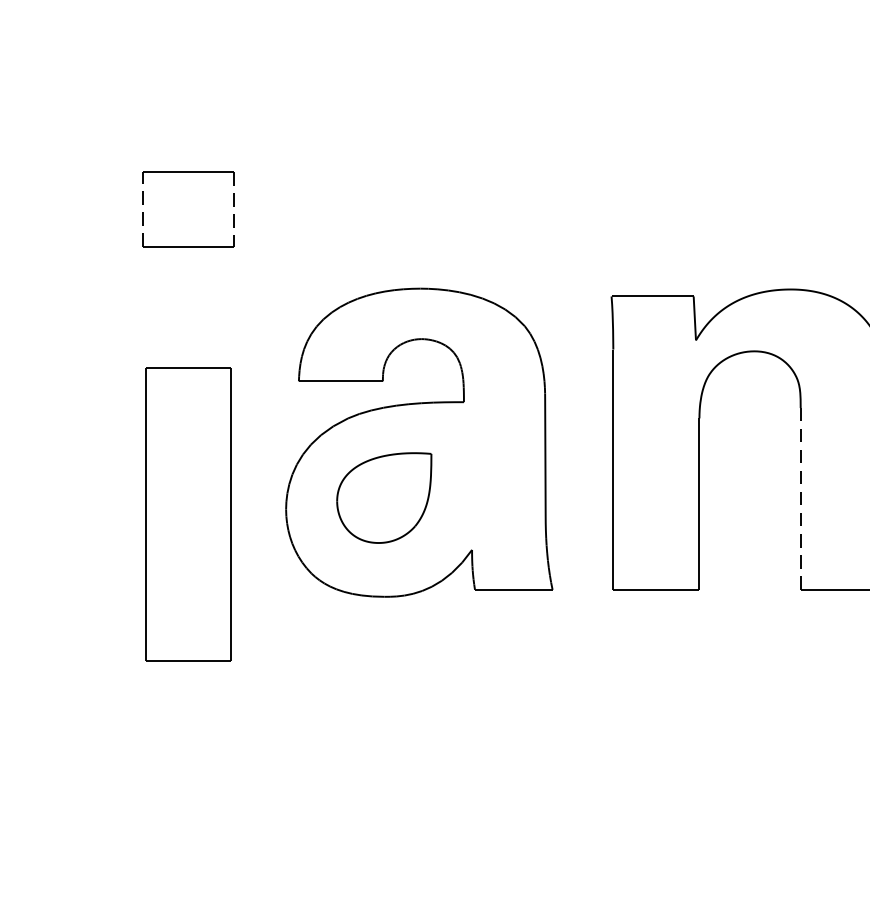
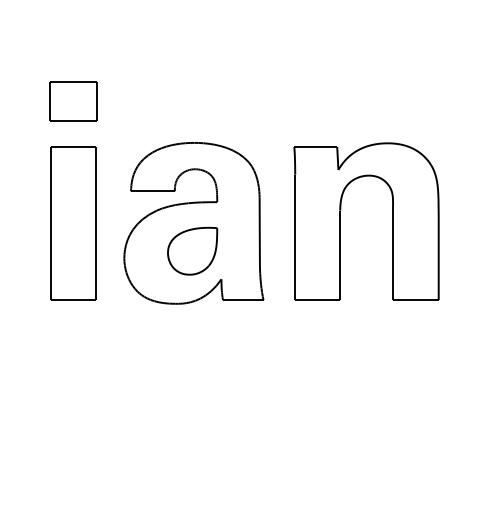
line: (142, 207) -> (49, 100), dashed -> solid
line: (234, 209) -> (97, 101), dashed -> solid
part: (384, 496) -> (192, 250), moved
line: (801, 498) -> (393, 252), dashed -> solid
part: (188, 513) -> (73, 223), moved

